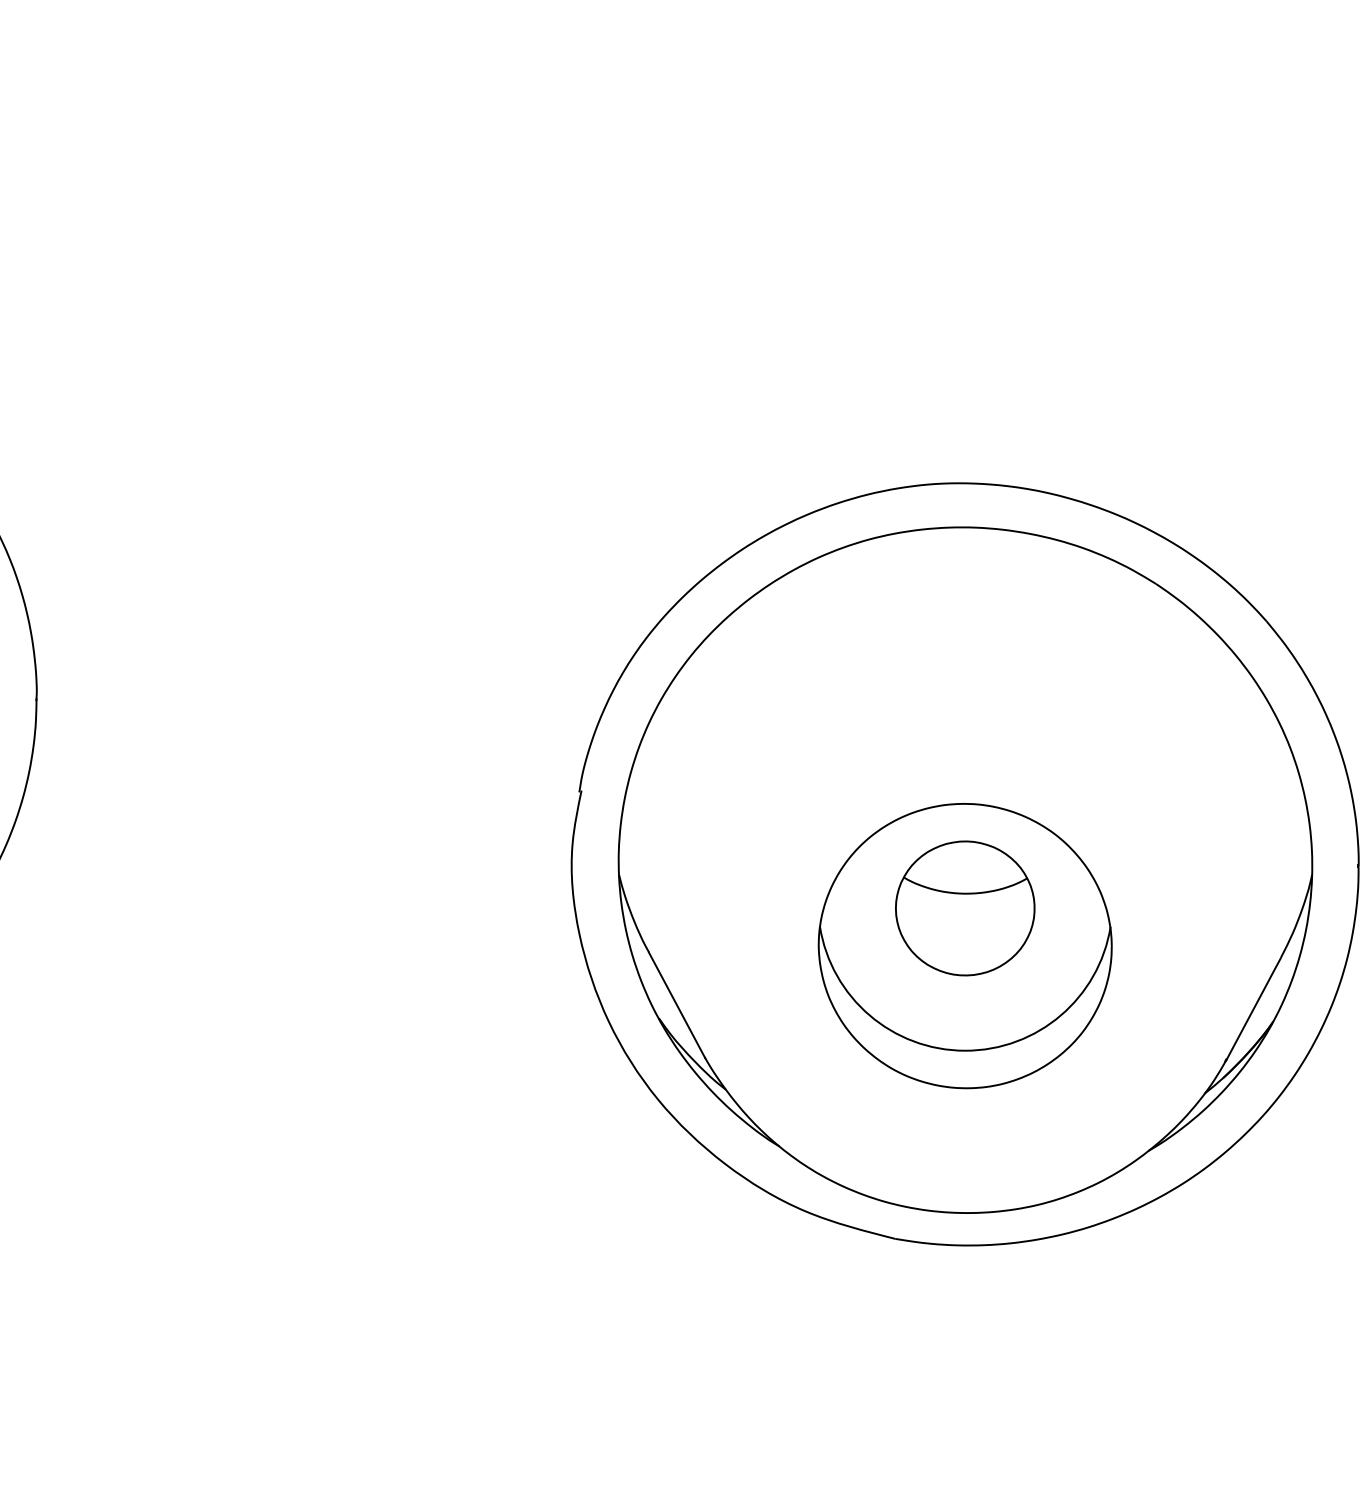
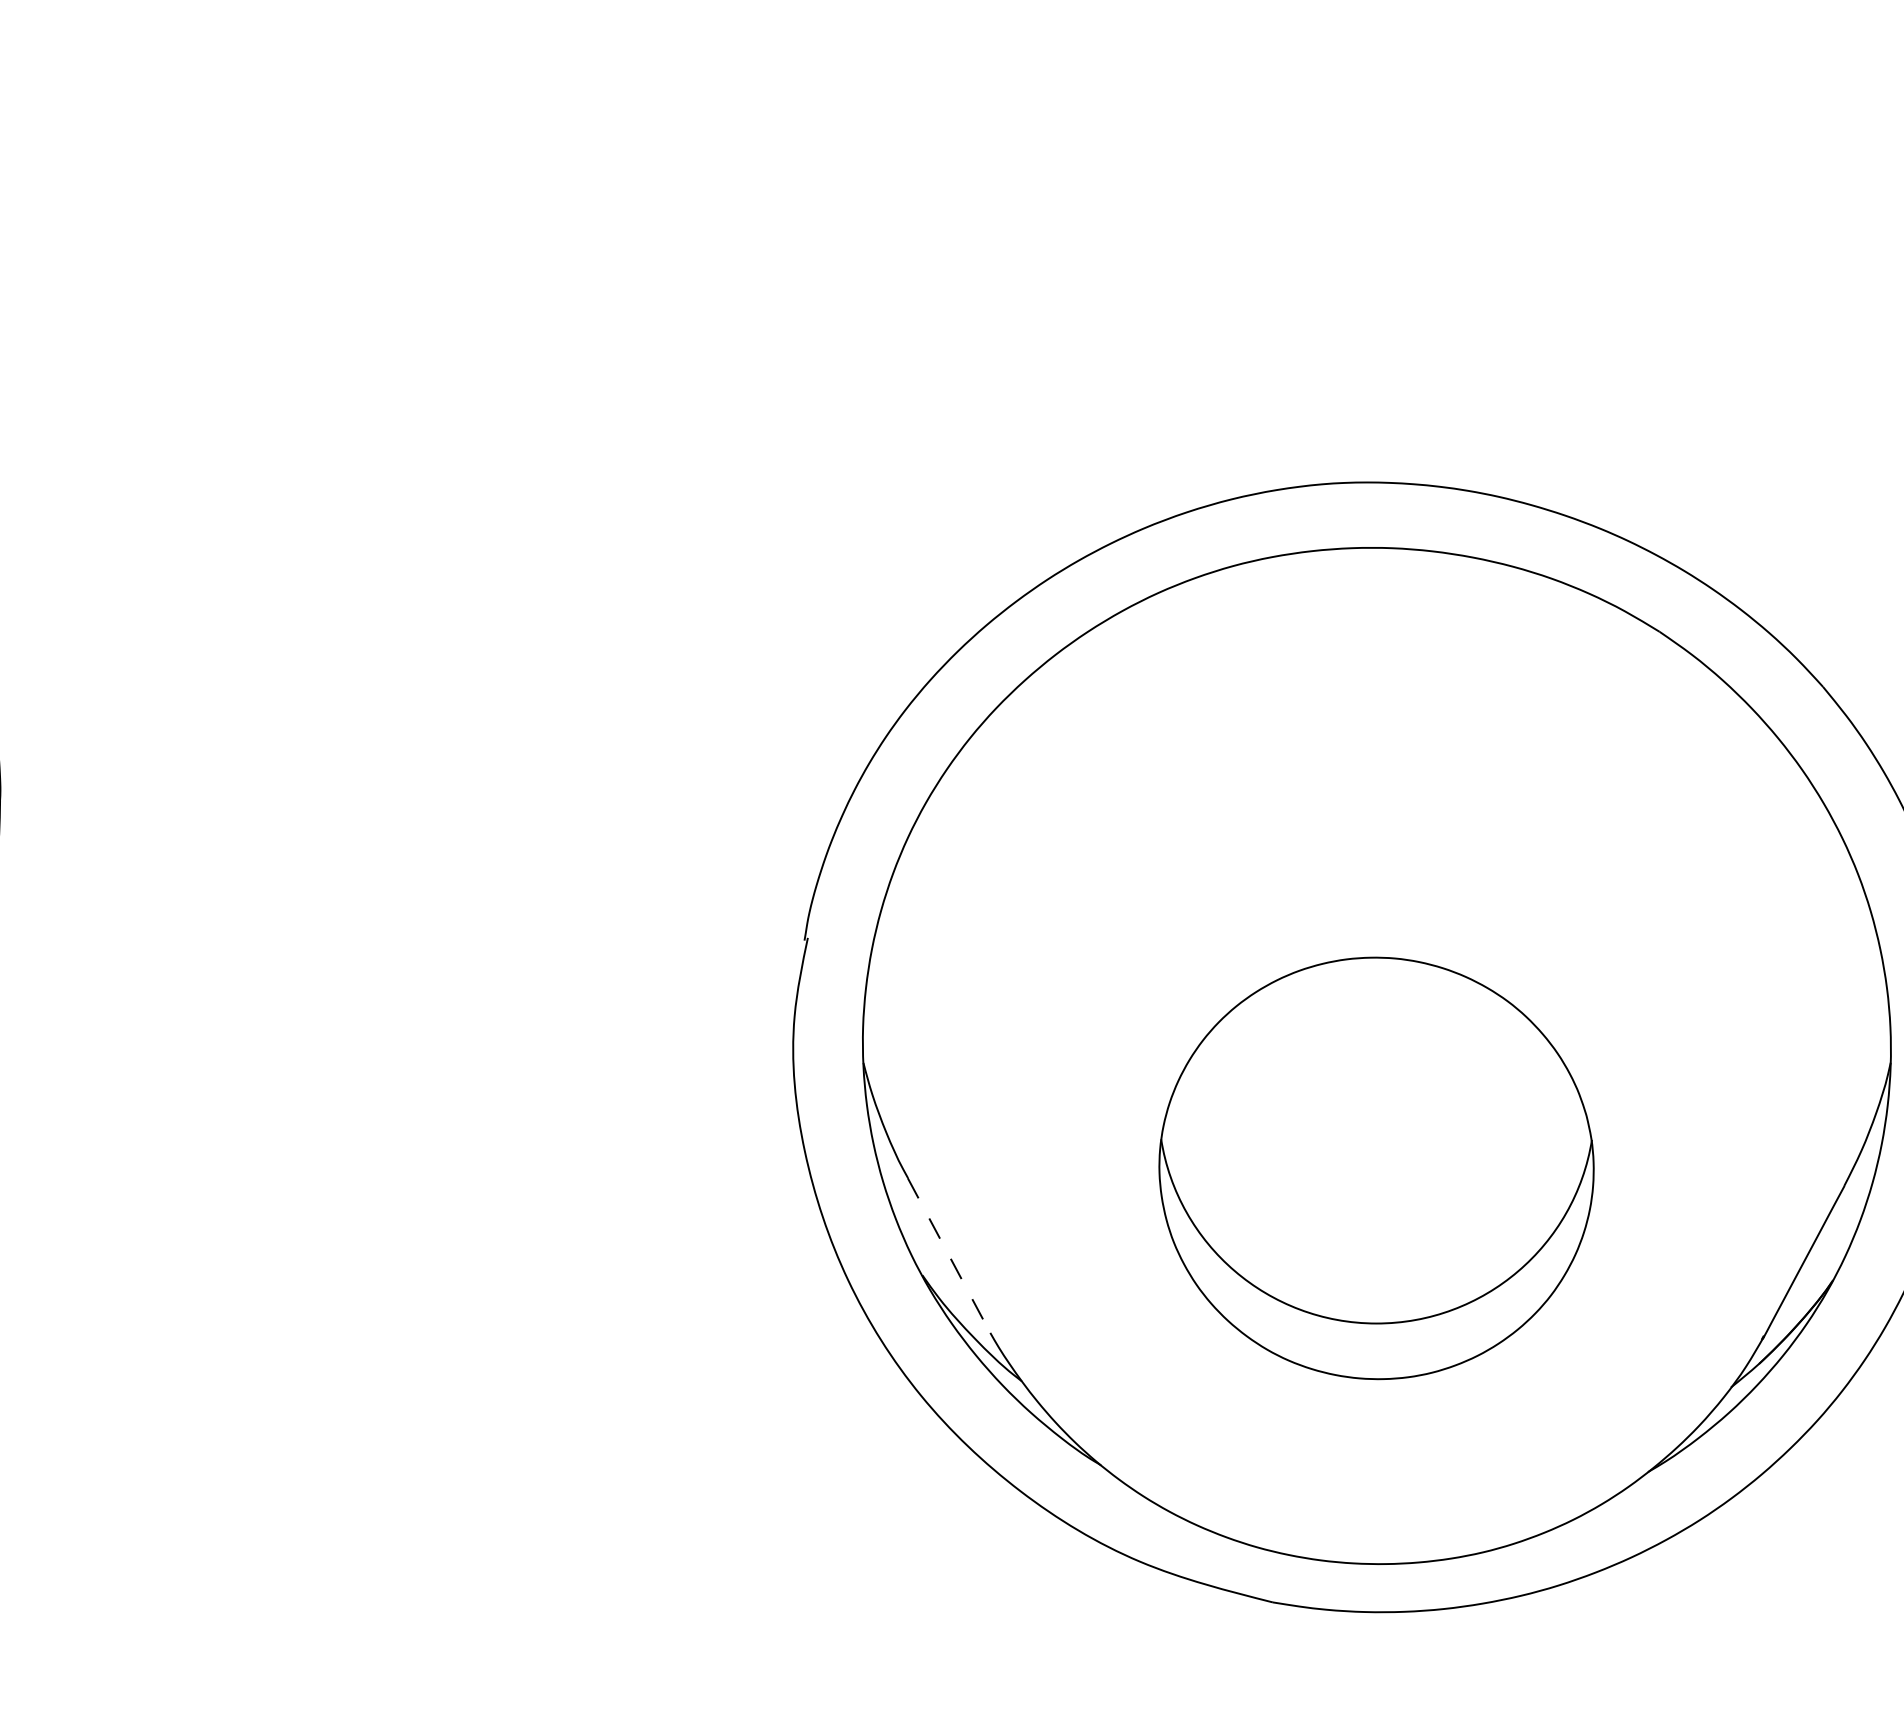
part: (965, 908) -> (1376, 1112), removed
line: (677, 1005) -> (950, 1256), solid -> dashed

